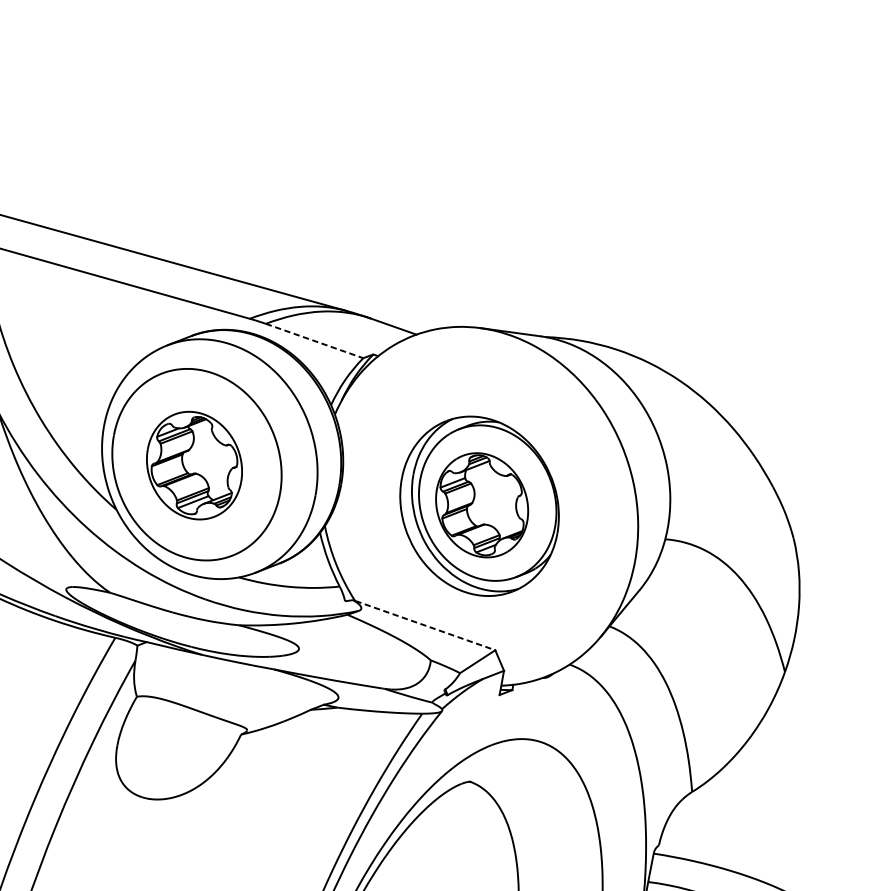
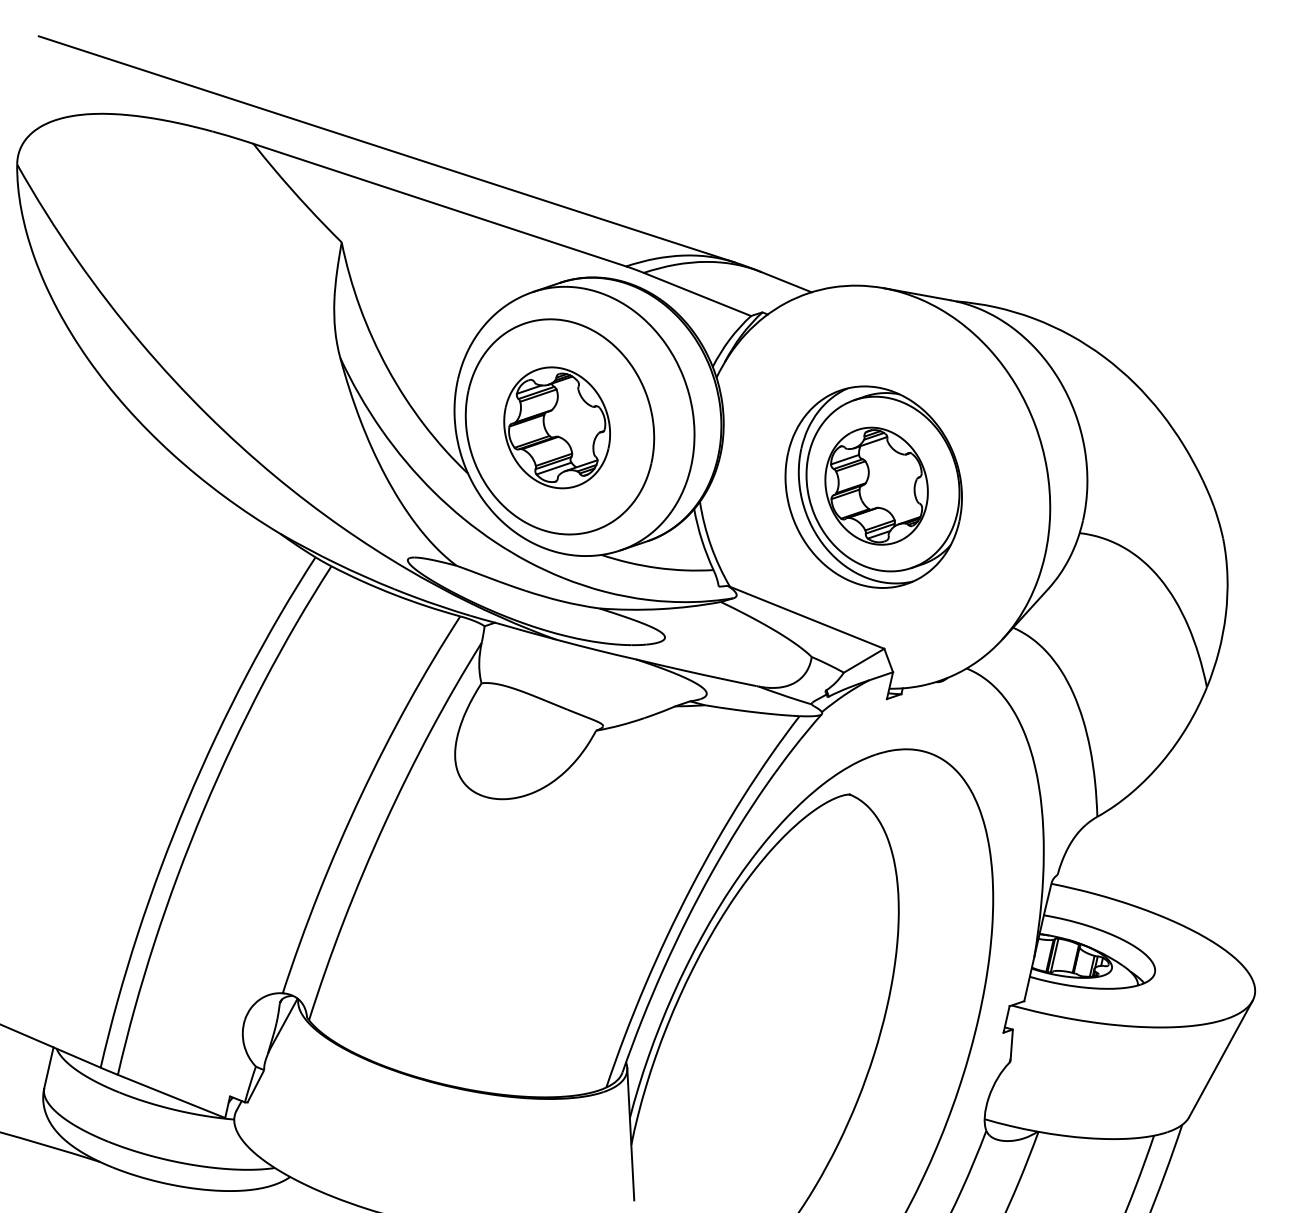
line: (314, 341) -> (697, 294), dashed -> solid
line: (425, 625) -> (807, 617), dashed -> solid

